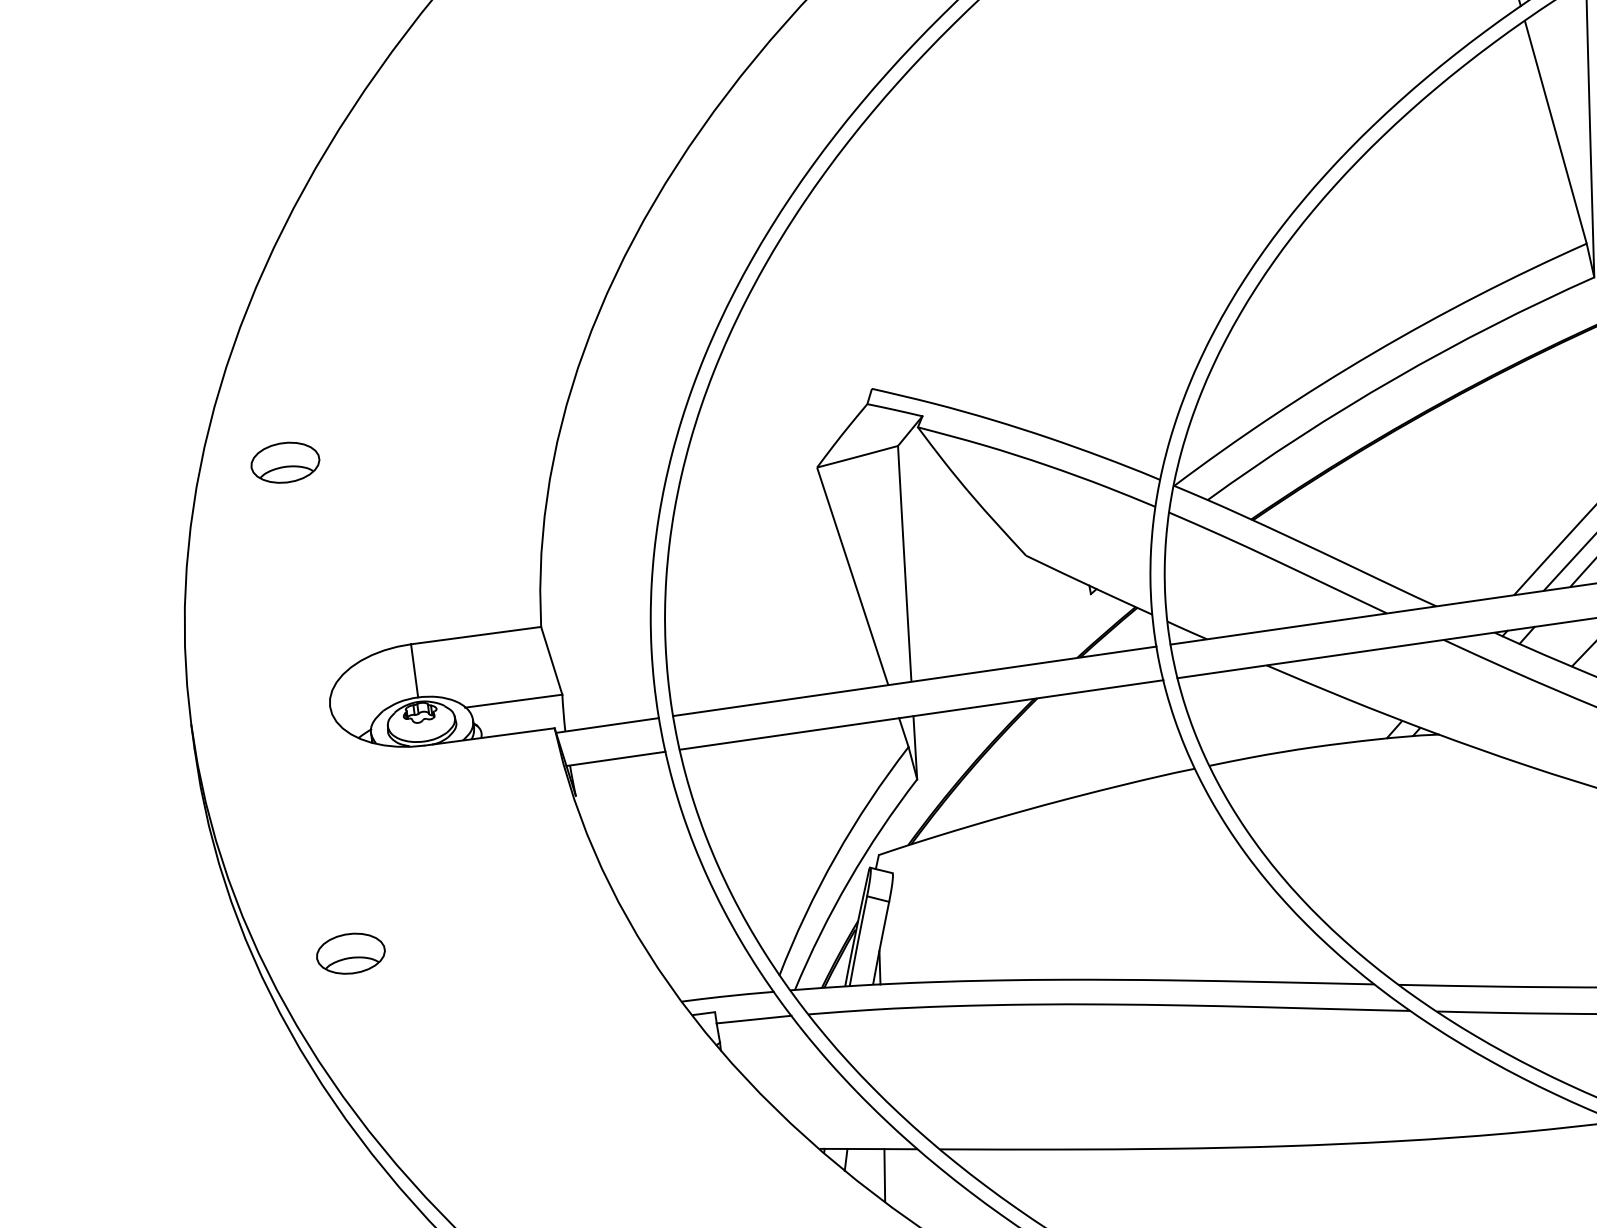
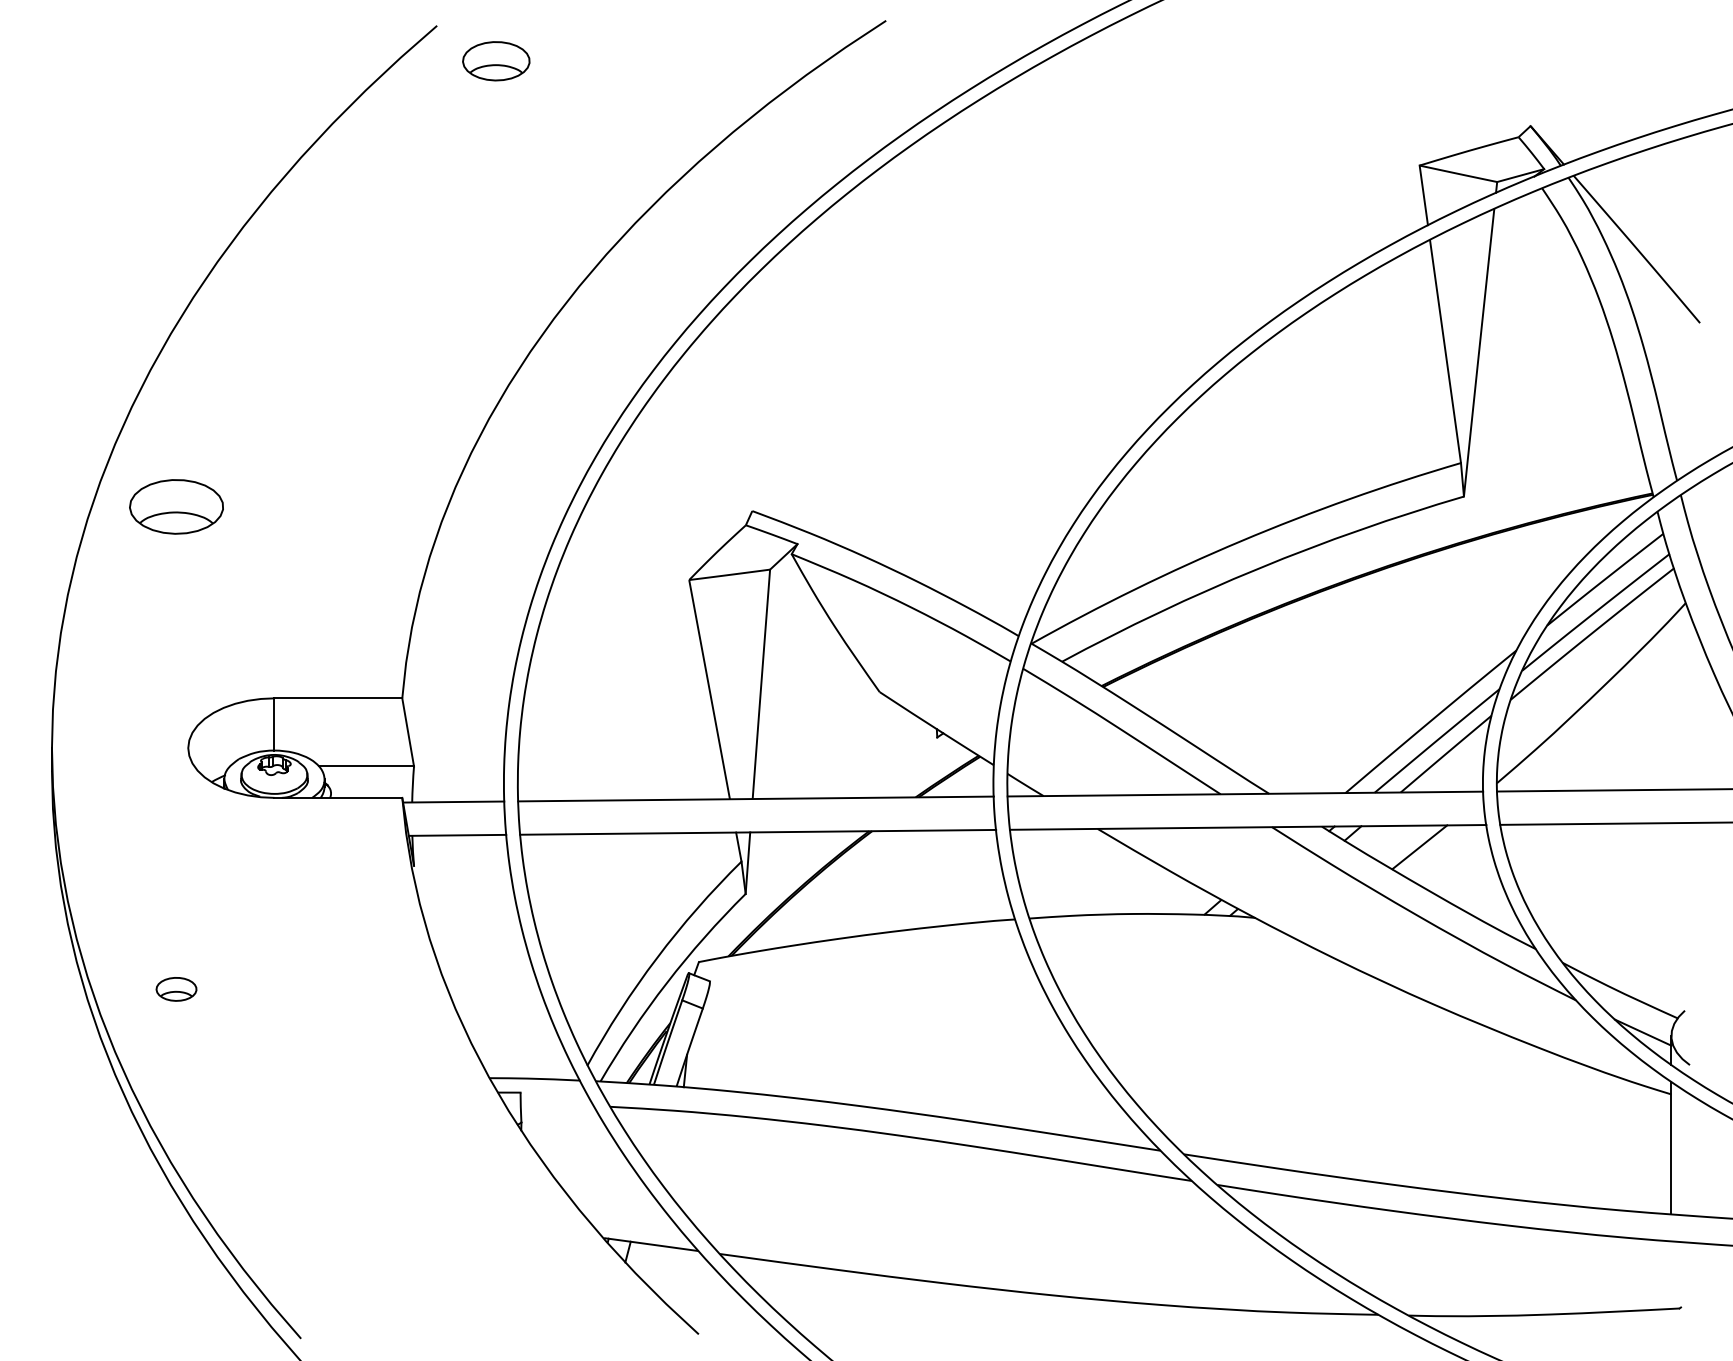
part: (285, 462) -> (176, 506), size x1.4
part: (350, 953) -> (176, 989), size x0.6
line: (753, 1019) -> (556, 1104), removed
line: (884, 1174) -> (663, 1271), removed

